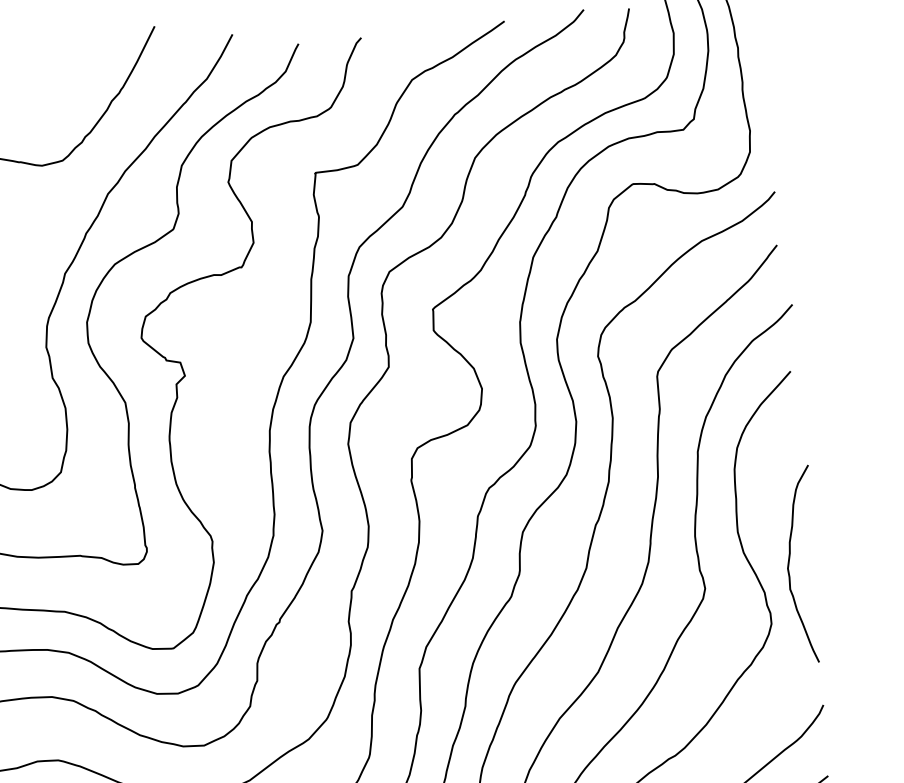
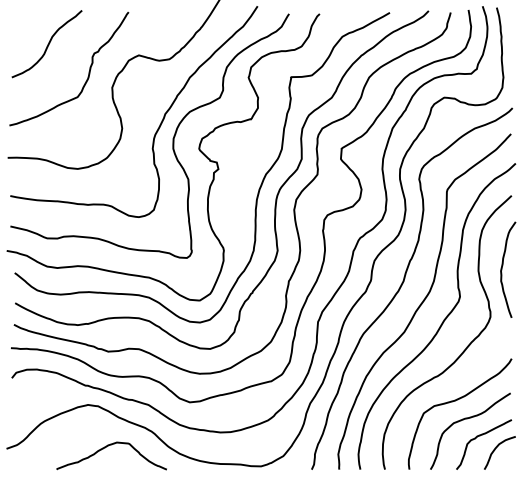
curve: (790, 565) -> (502, 269), moved

